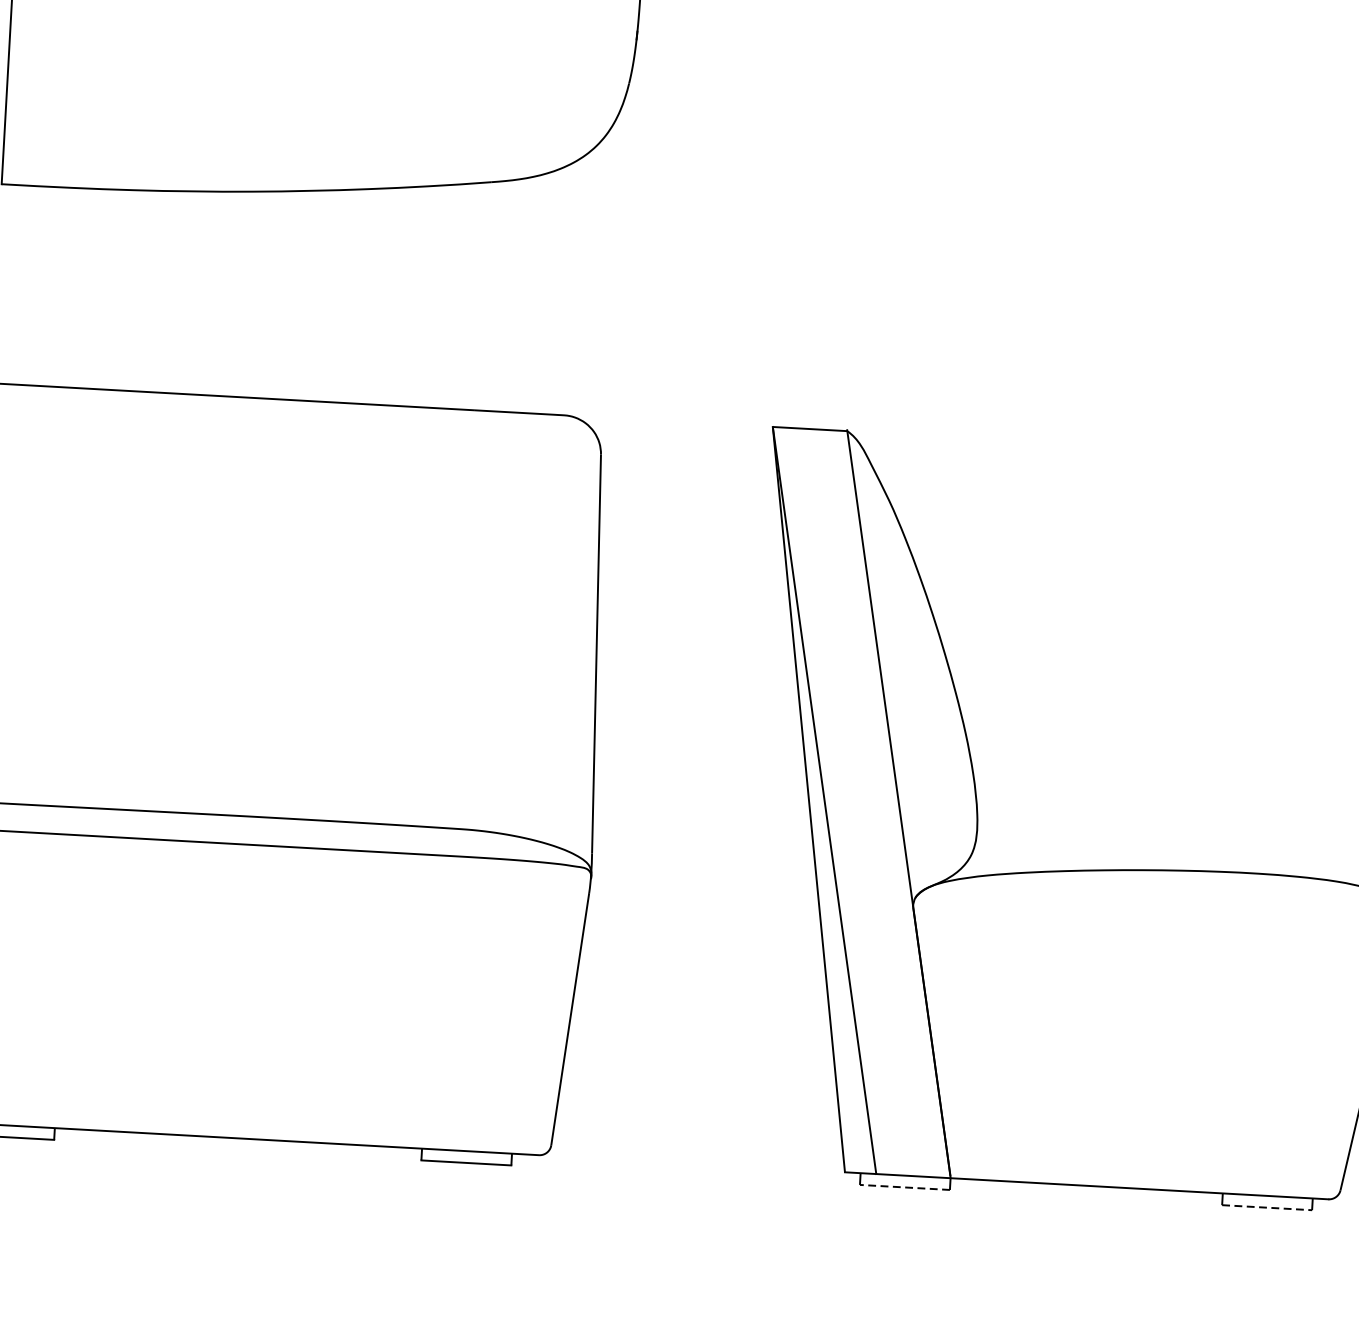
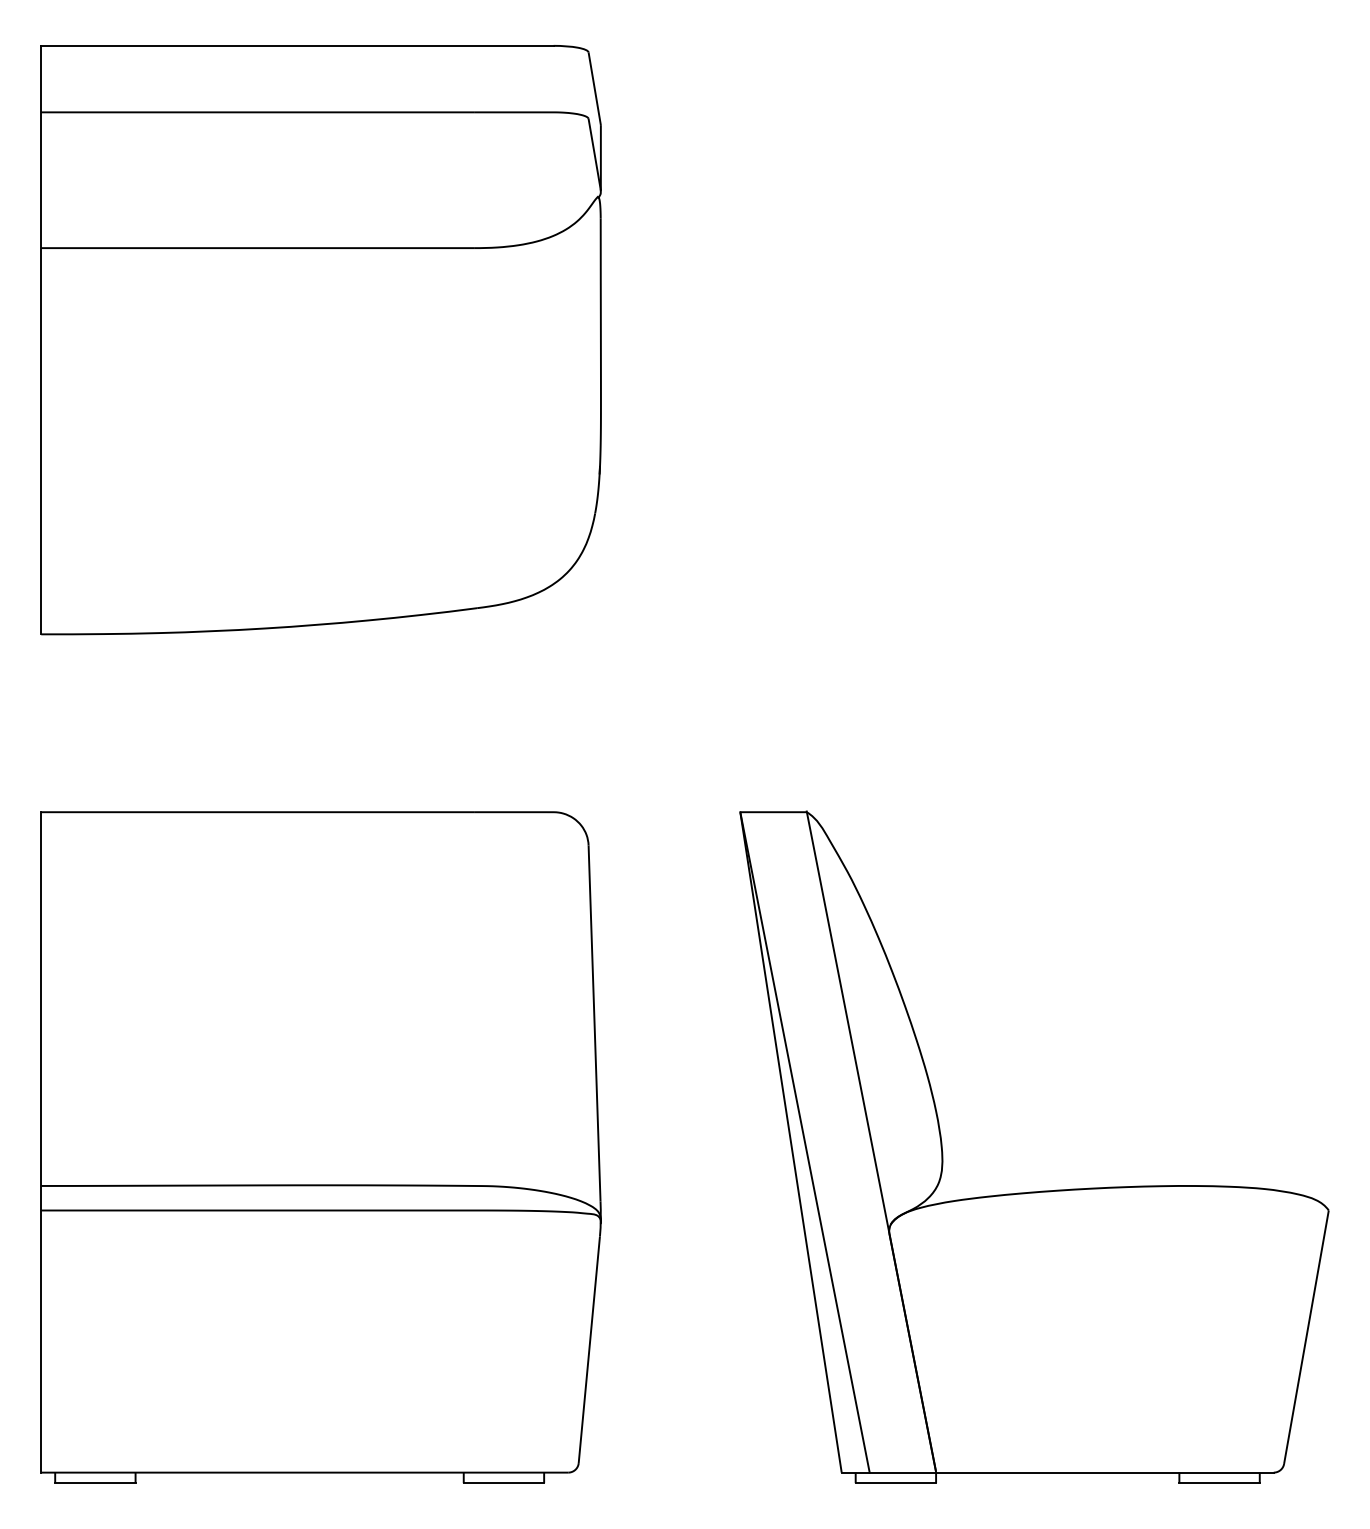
line: (904, 1187) -> (895, 1483), dashed -> solid
line: (1268, 1208) -> (1220, 1483), dashed -> solid

